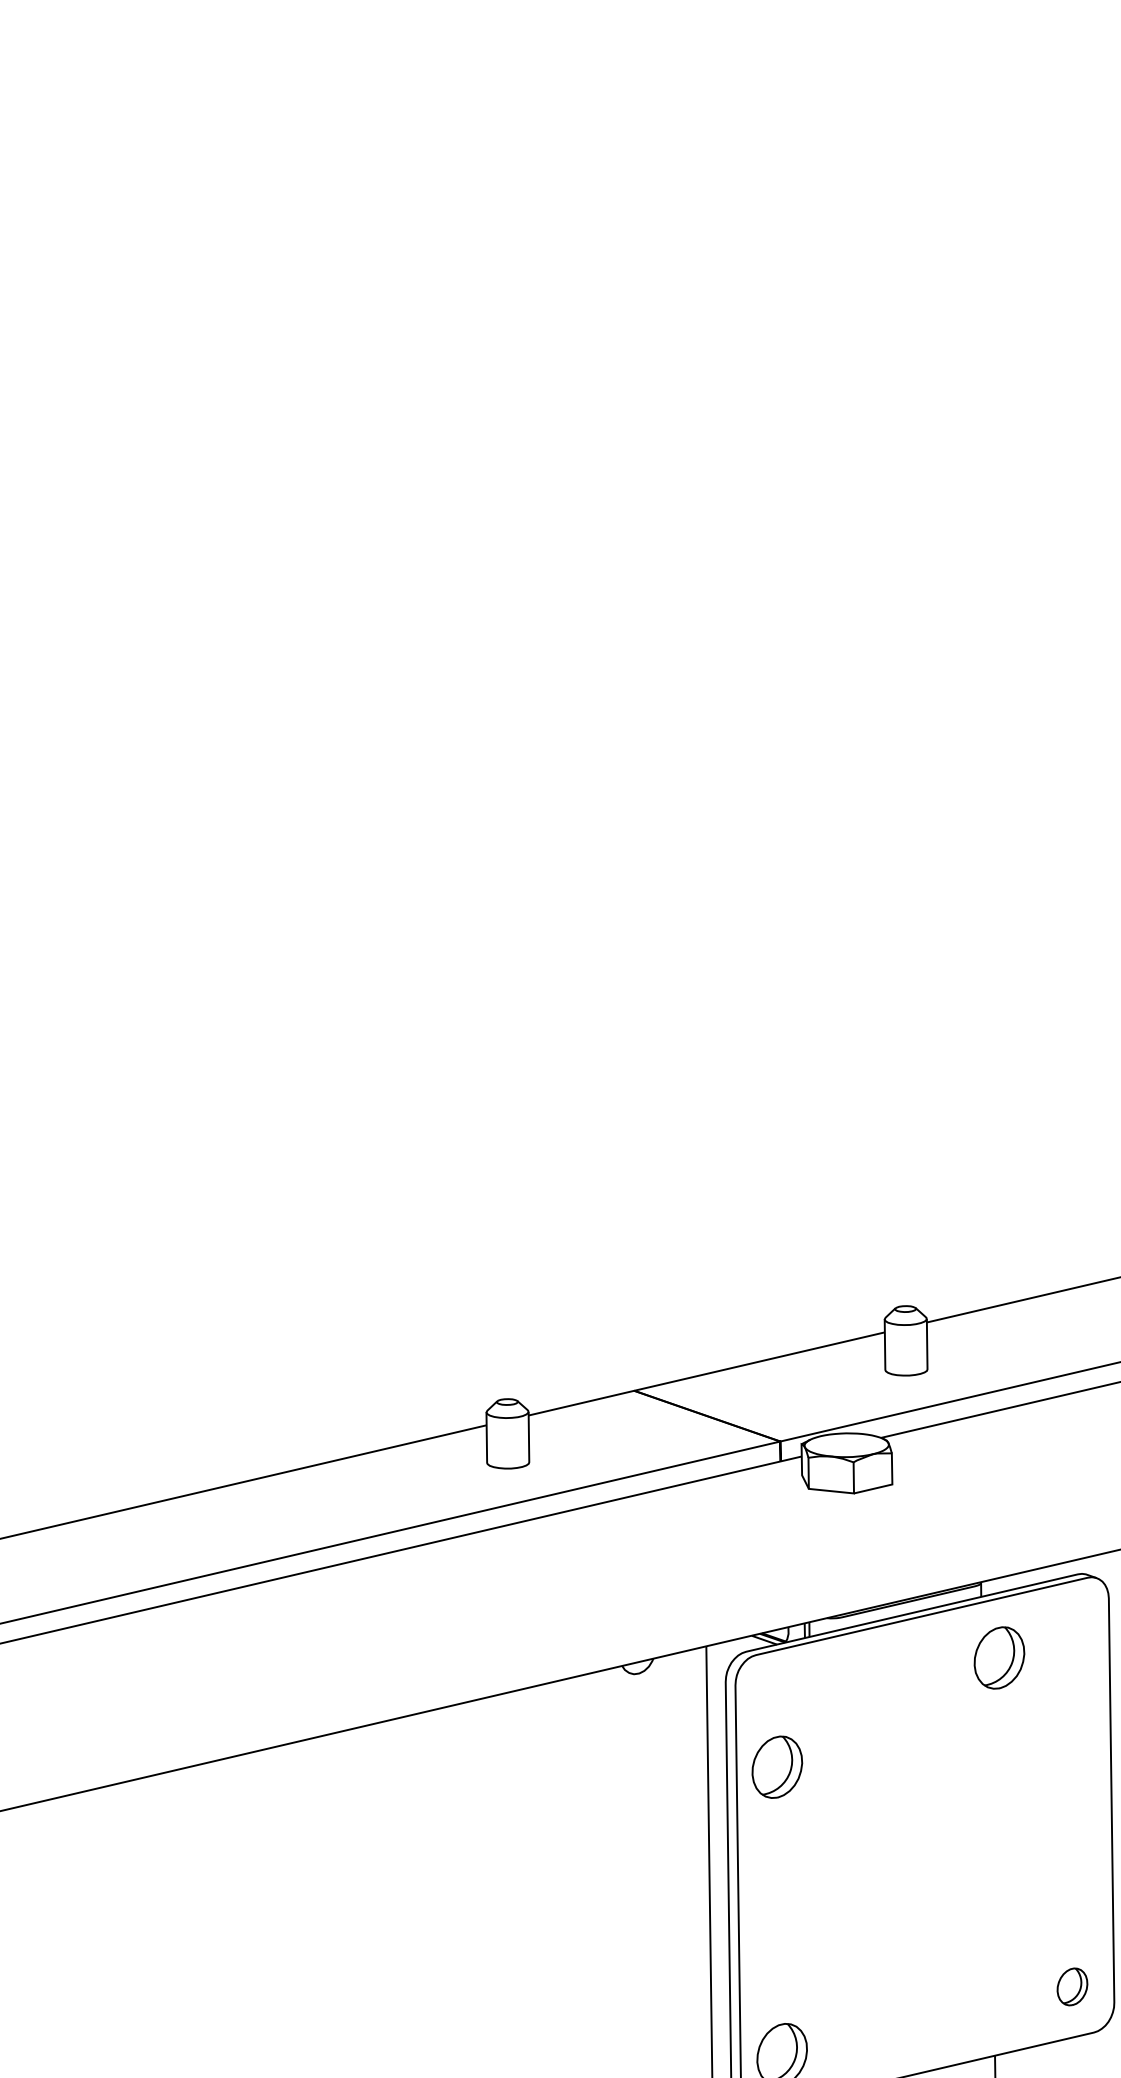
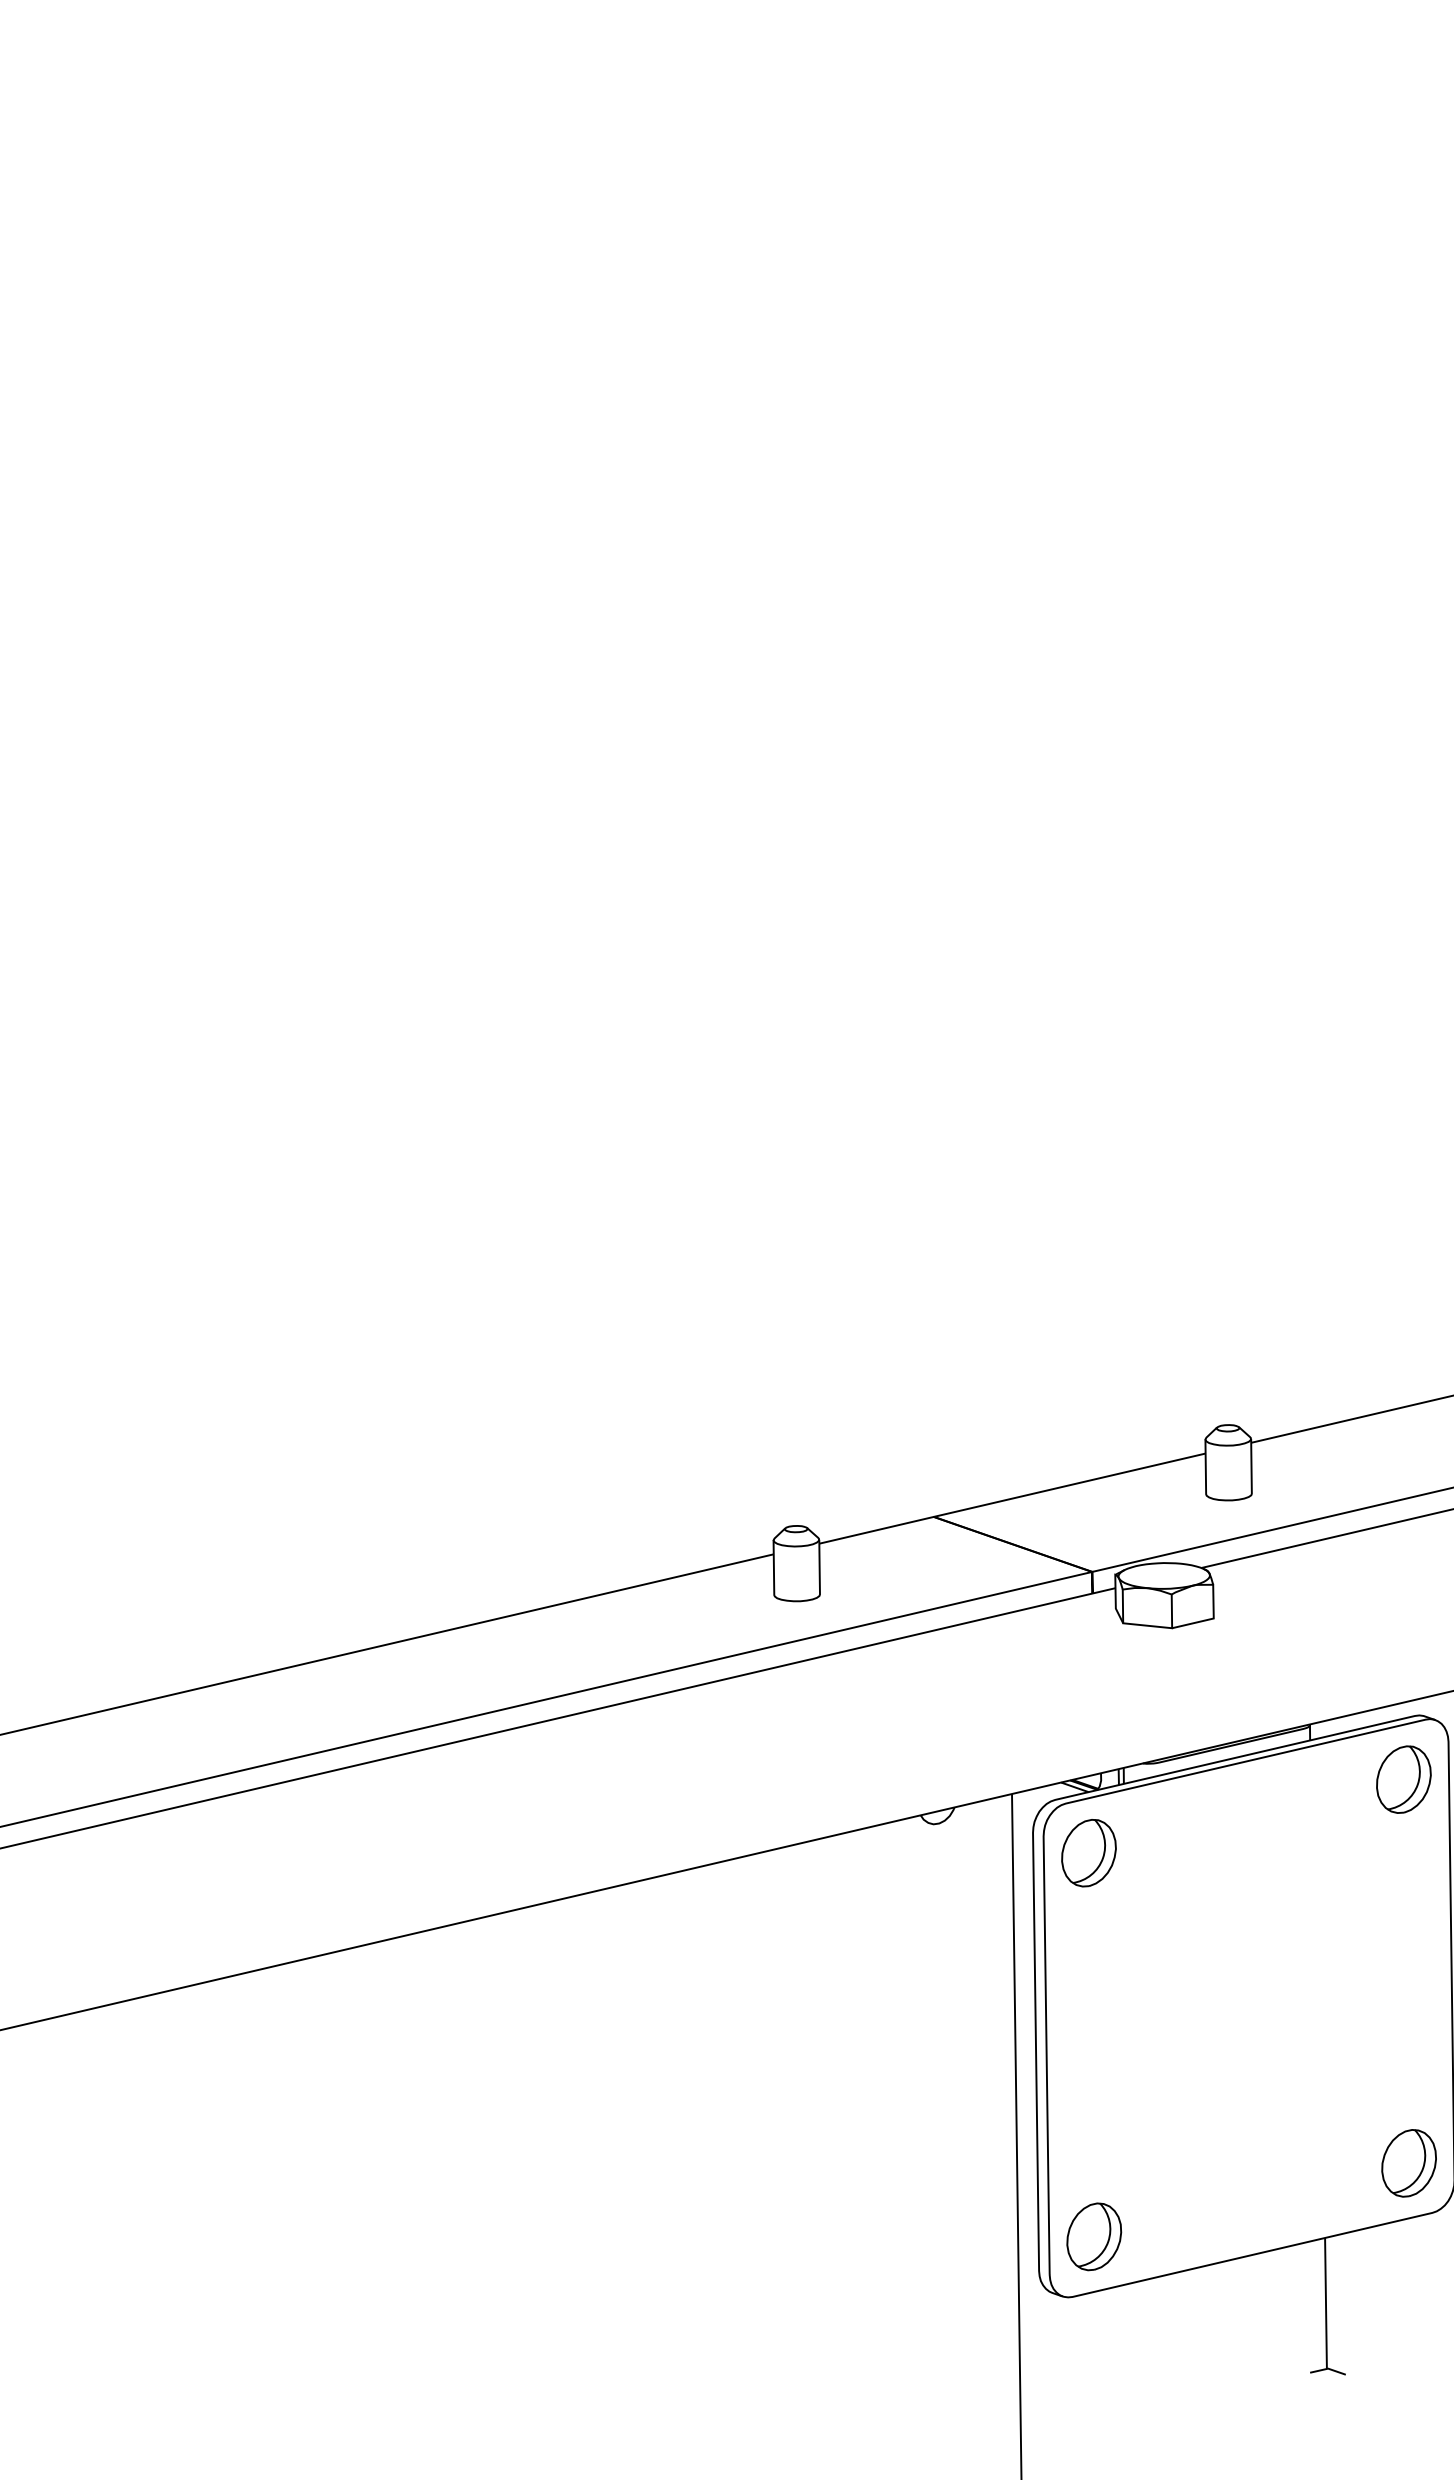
part: (999, 1657) -> (1403, 1779), moved
part: (776, 1767) -> (1088, 1853), moved
part: (1071, 1987) -> (1408, 2163), size x1.67

